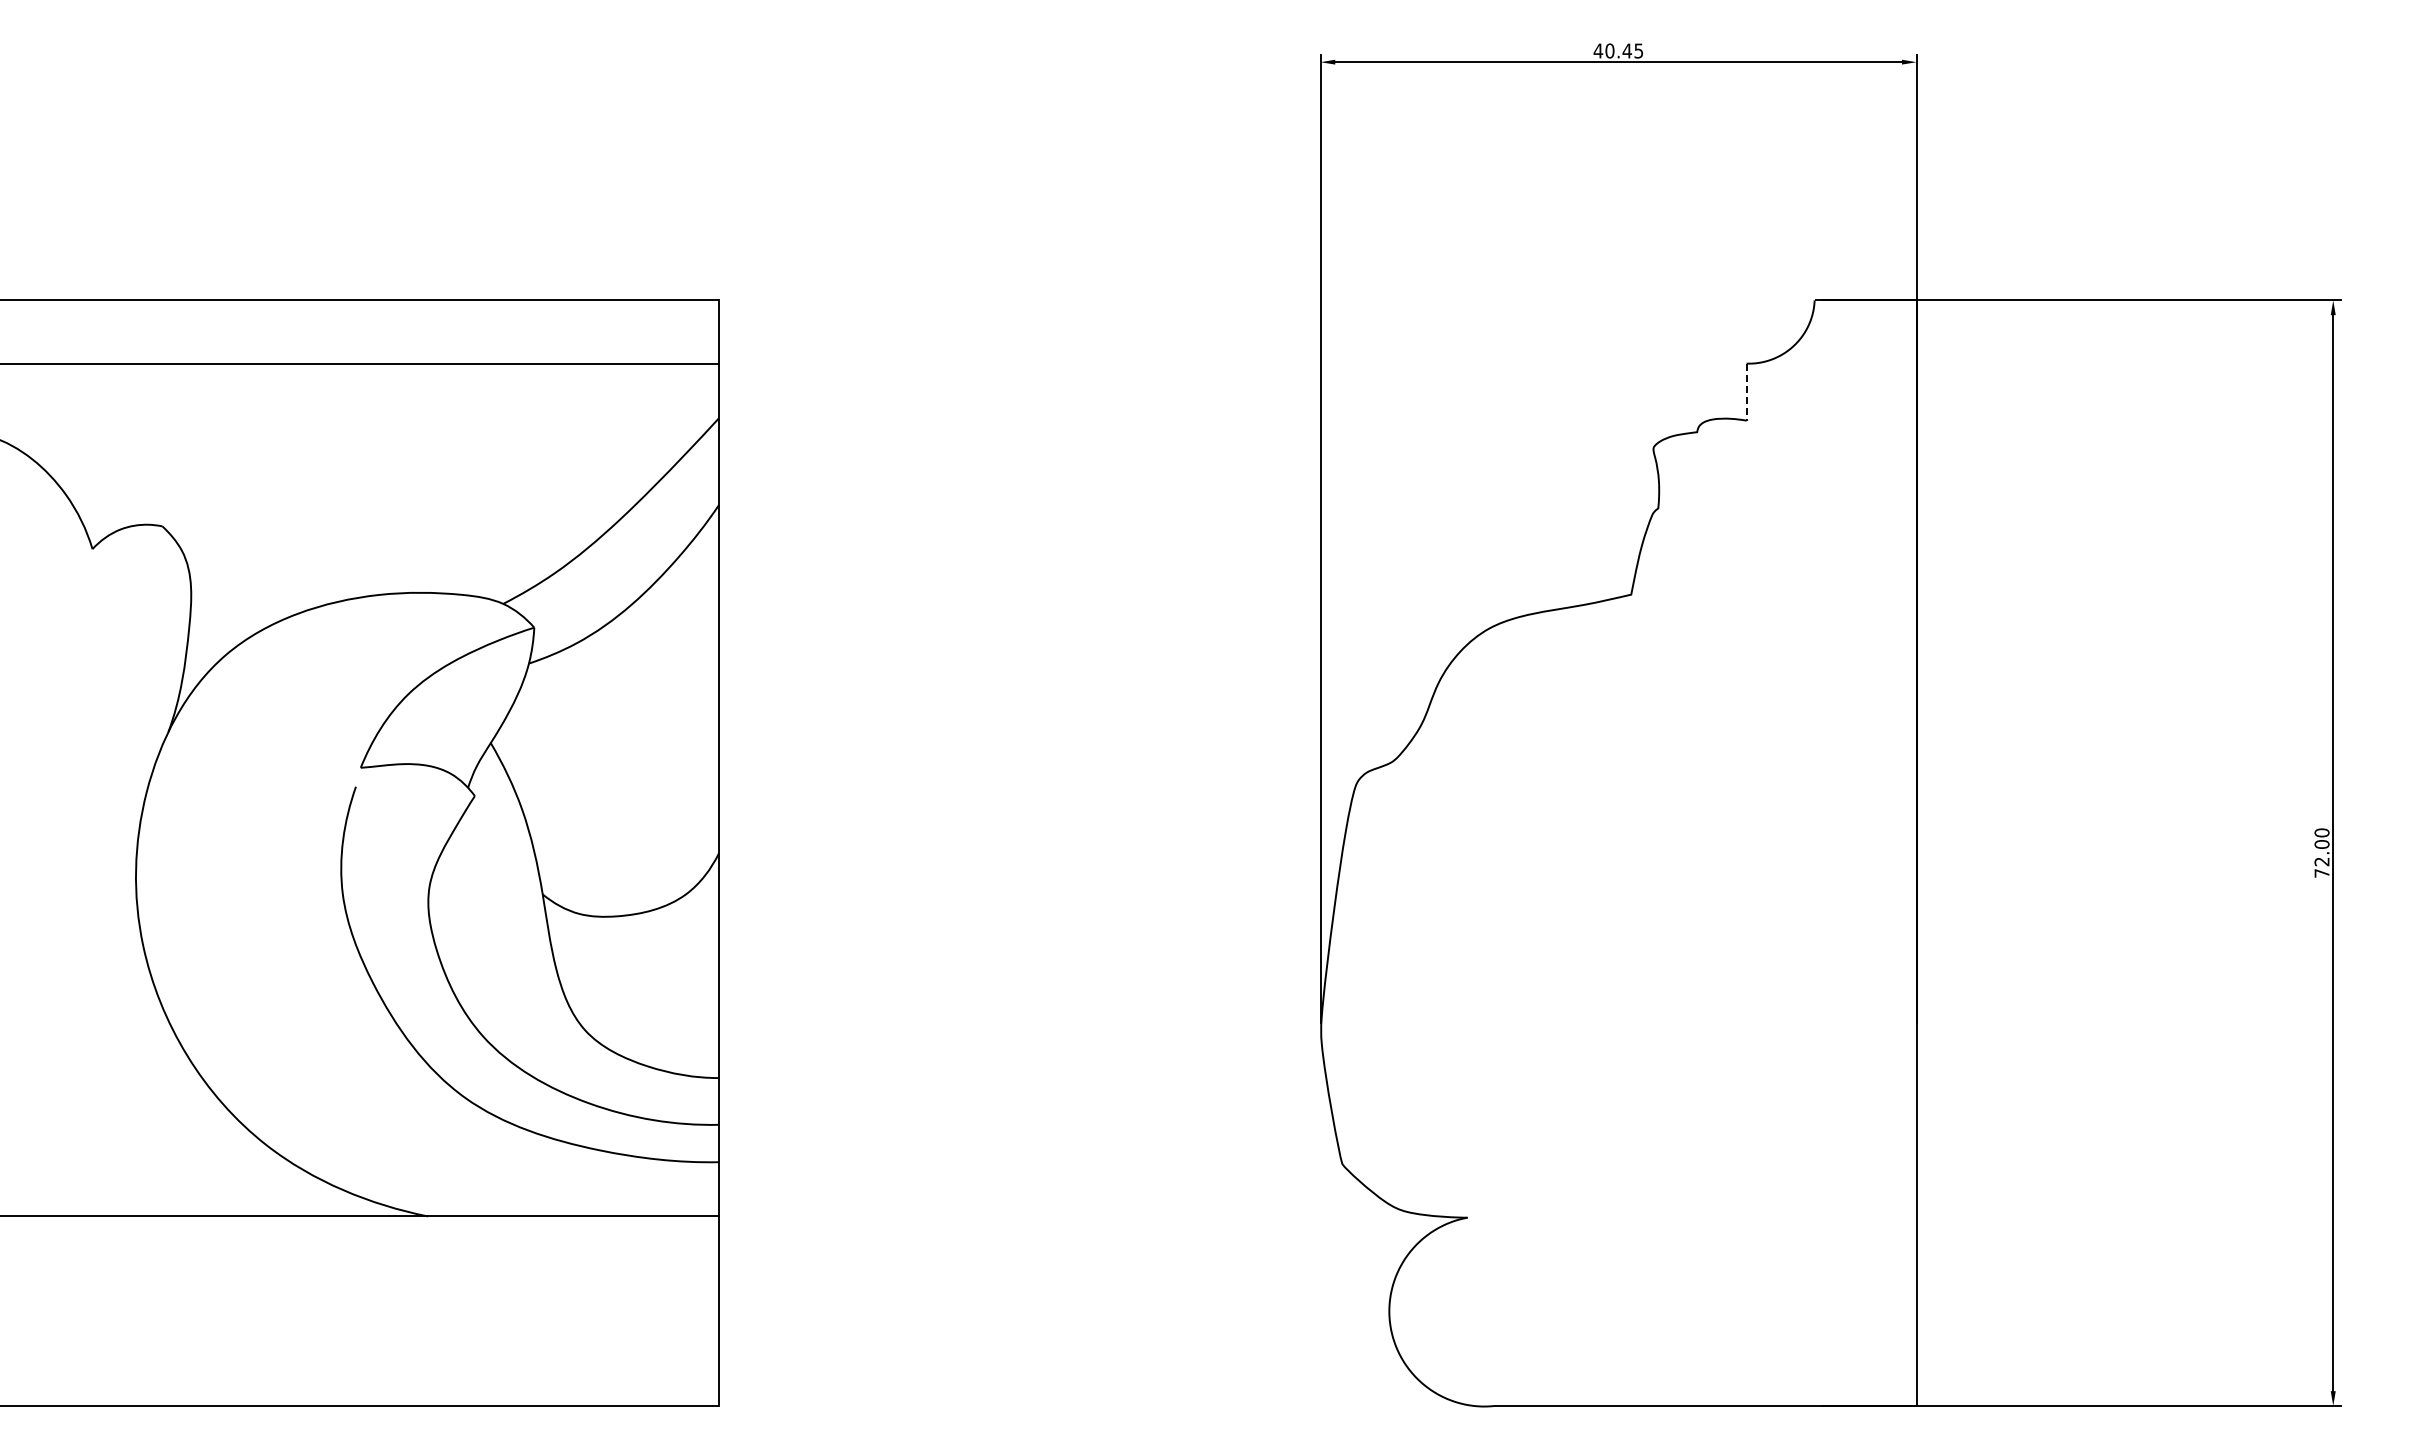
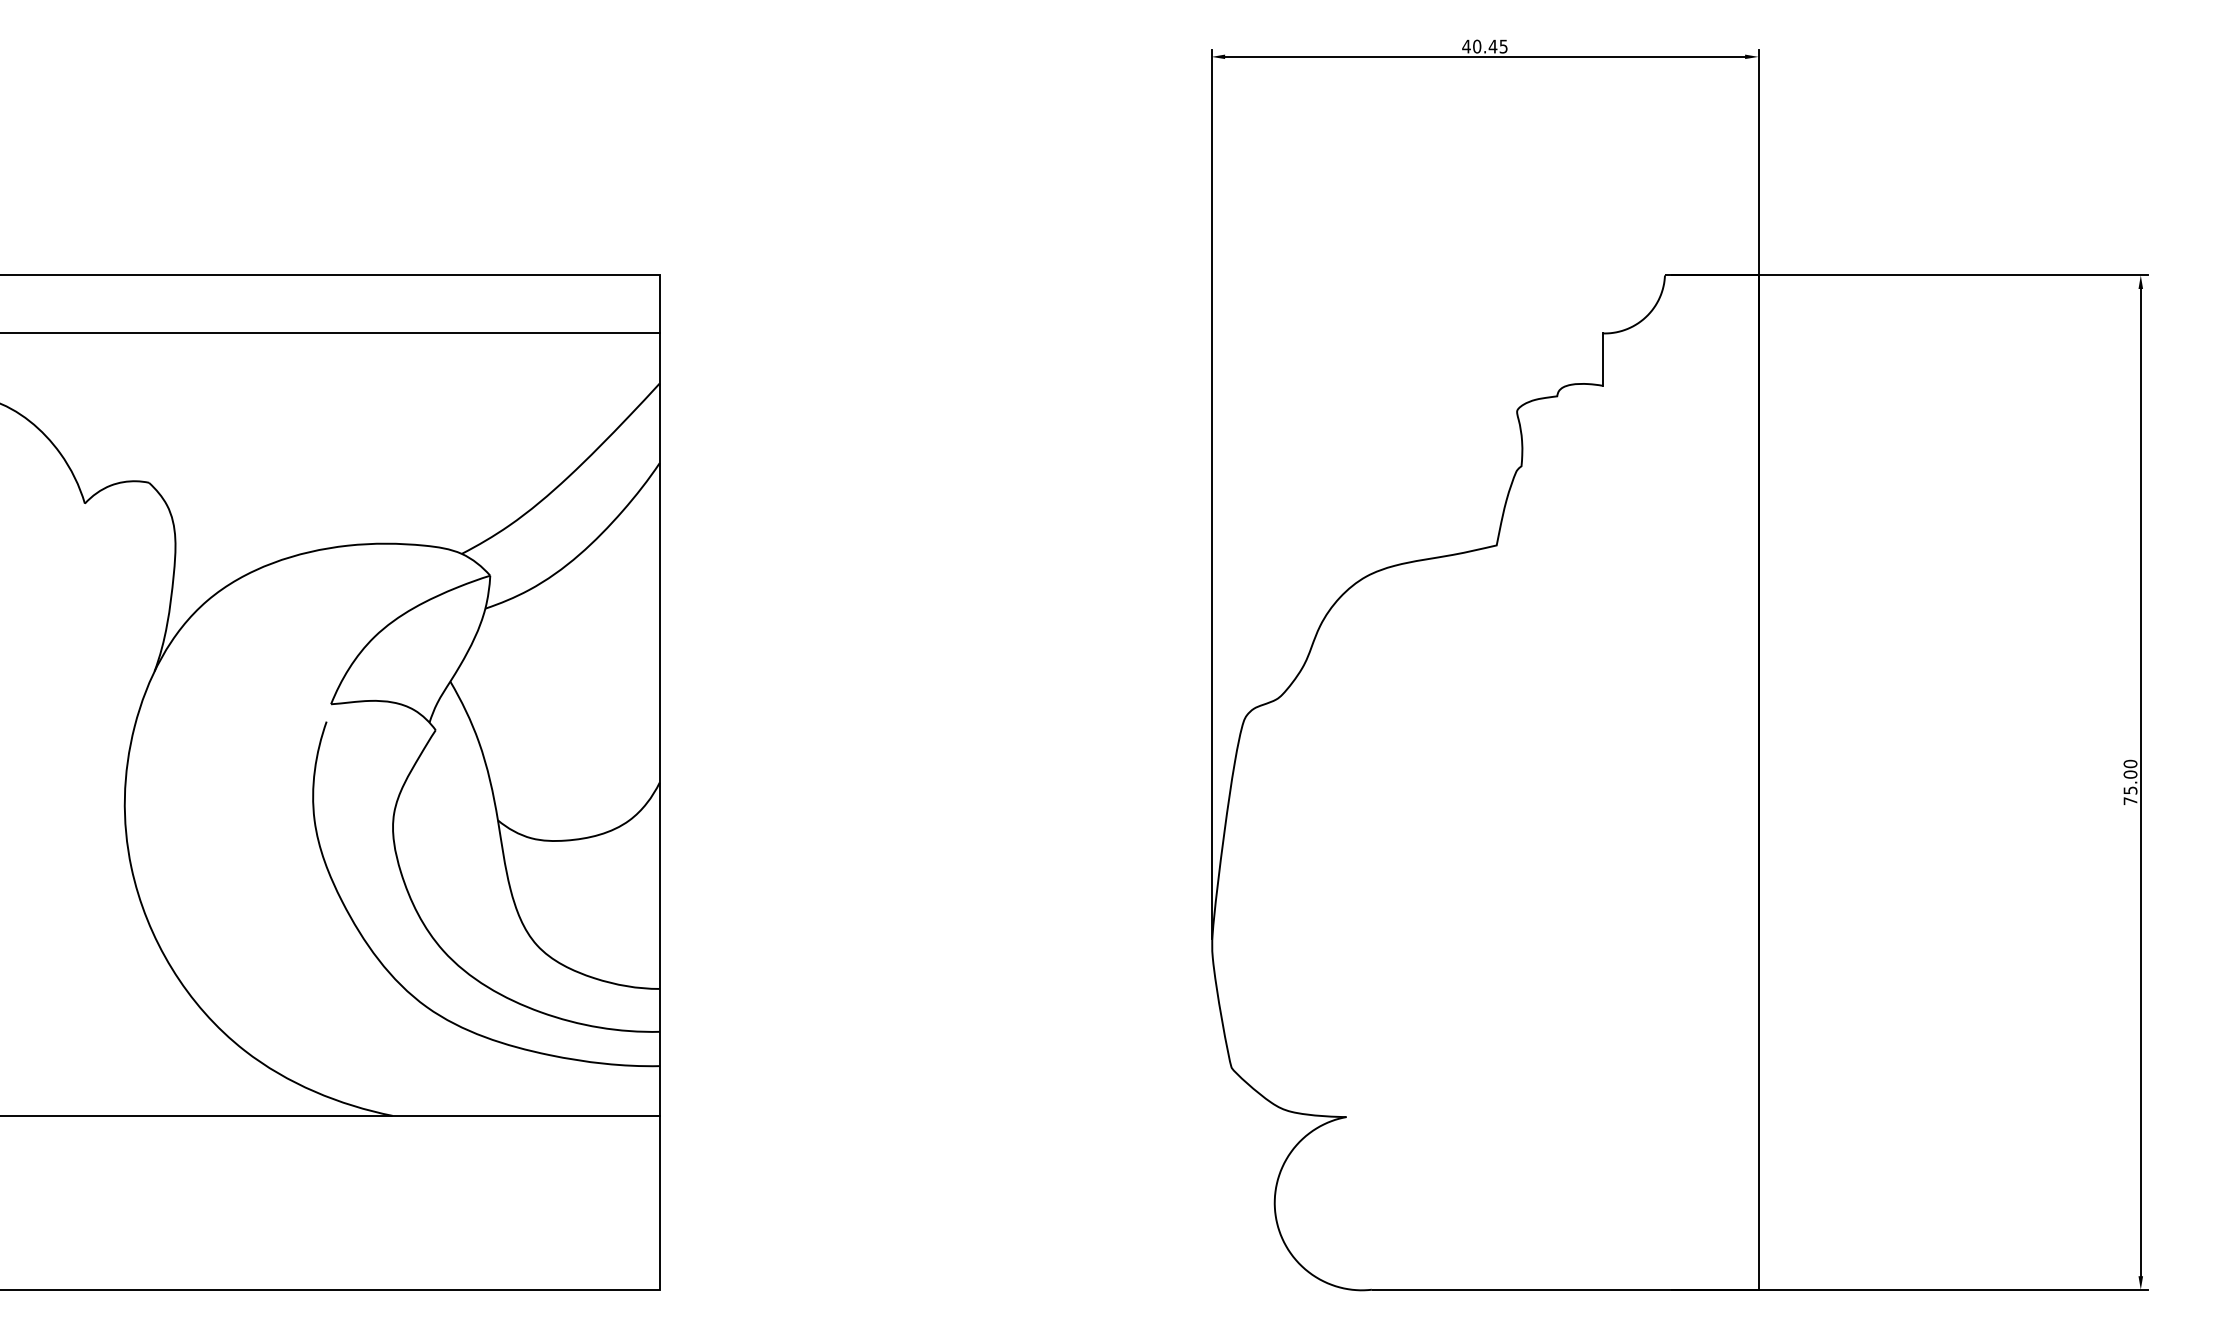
line: (1746, 392) -> (1602, 359), dashed -> solid
text: (2321, 861) -> (2130, 790), 72.00 -> 75.00

